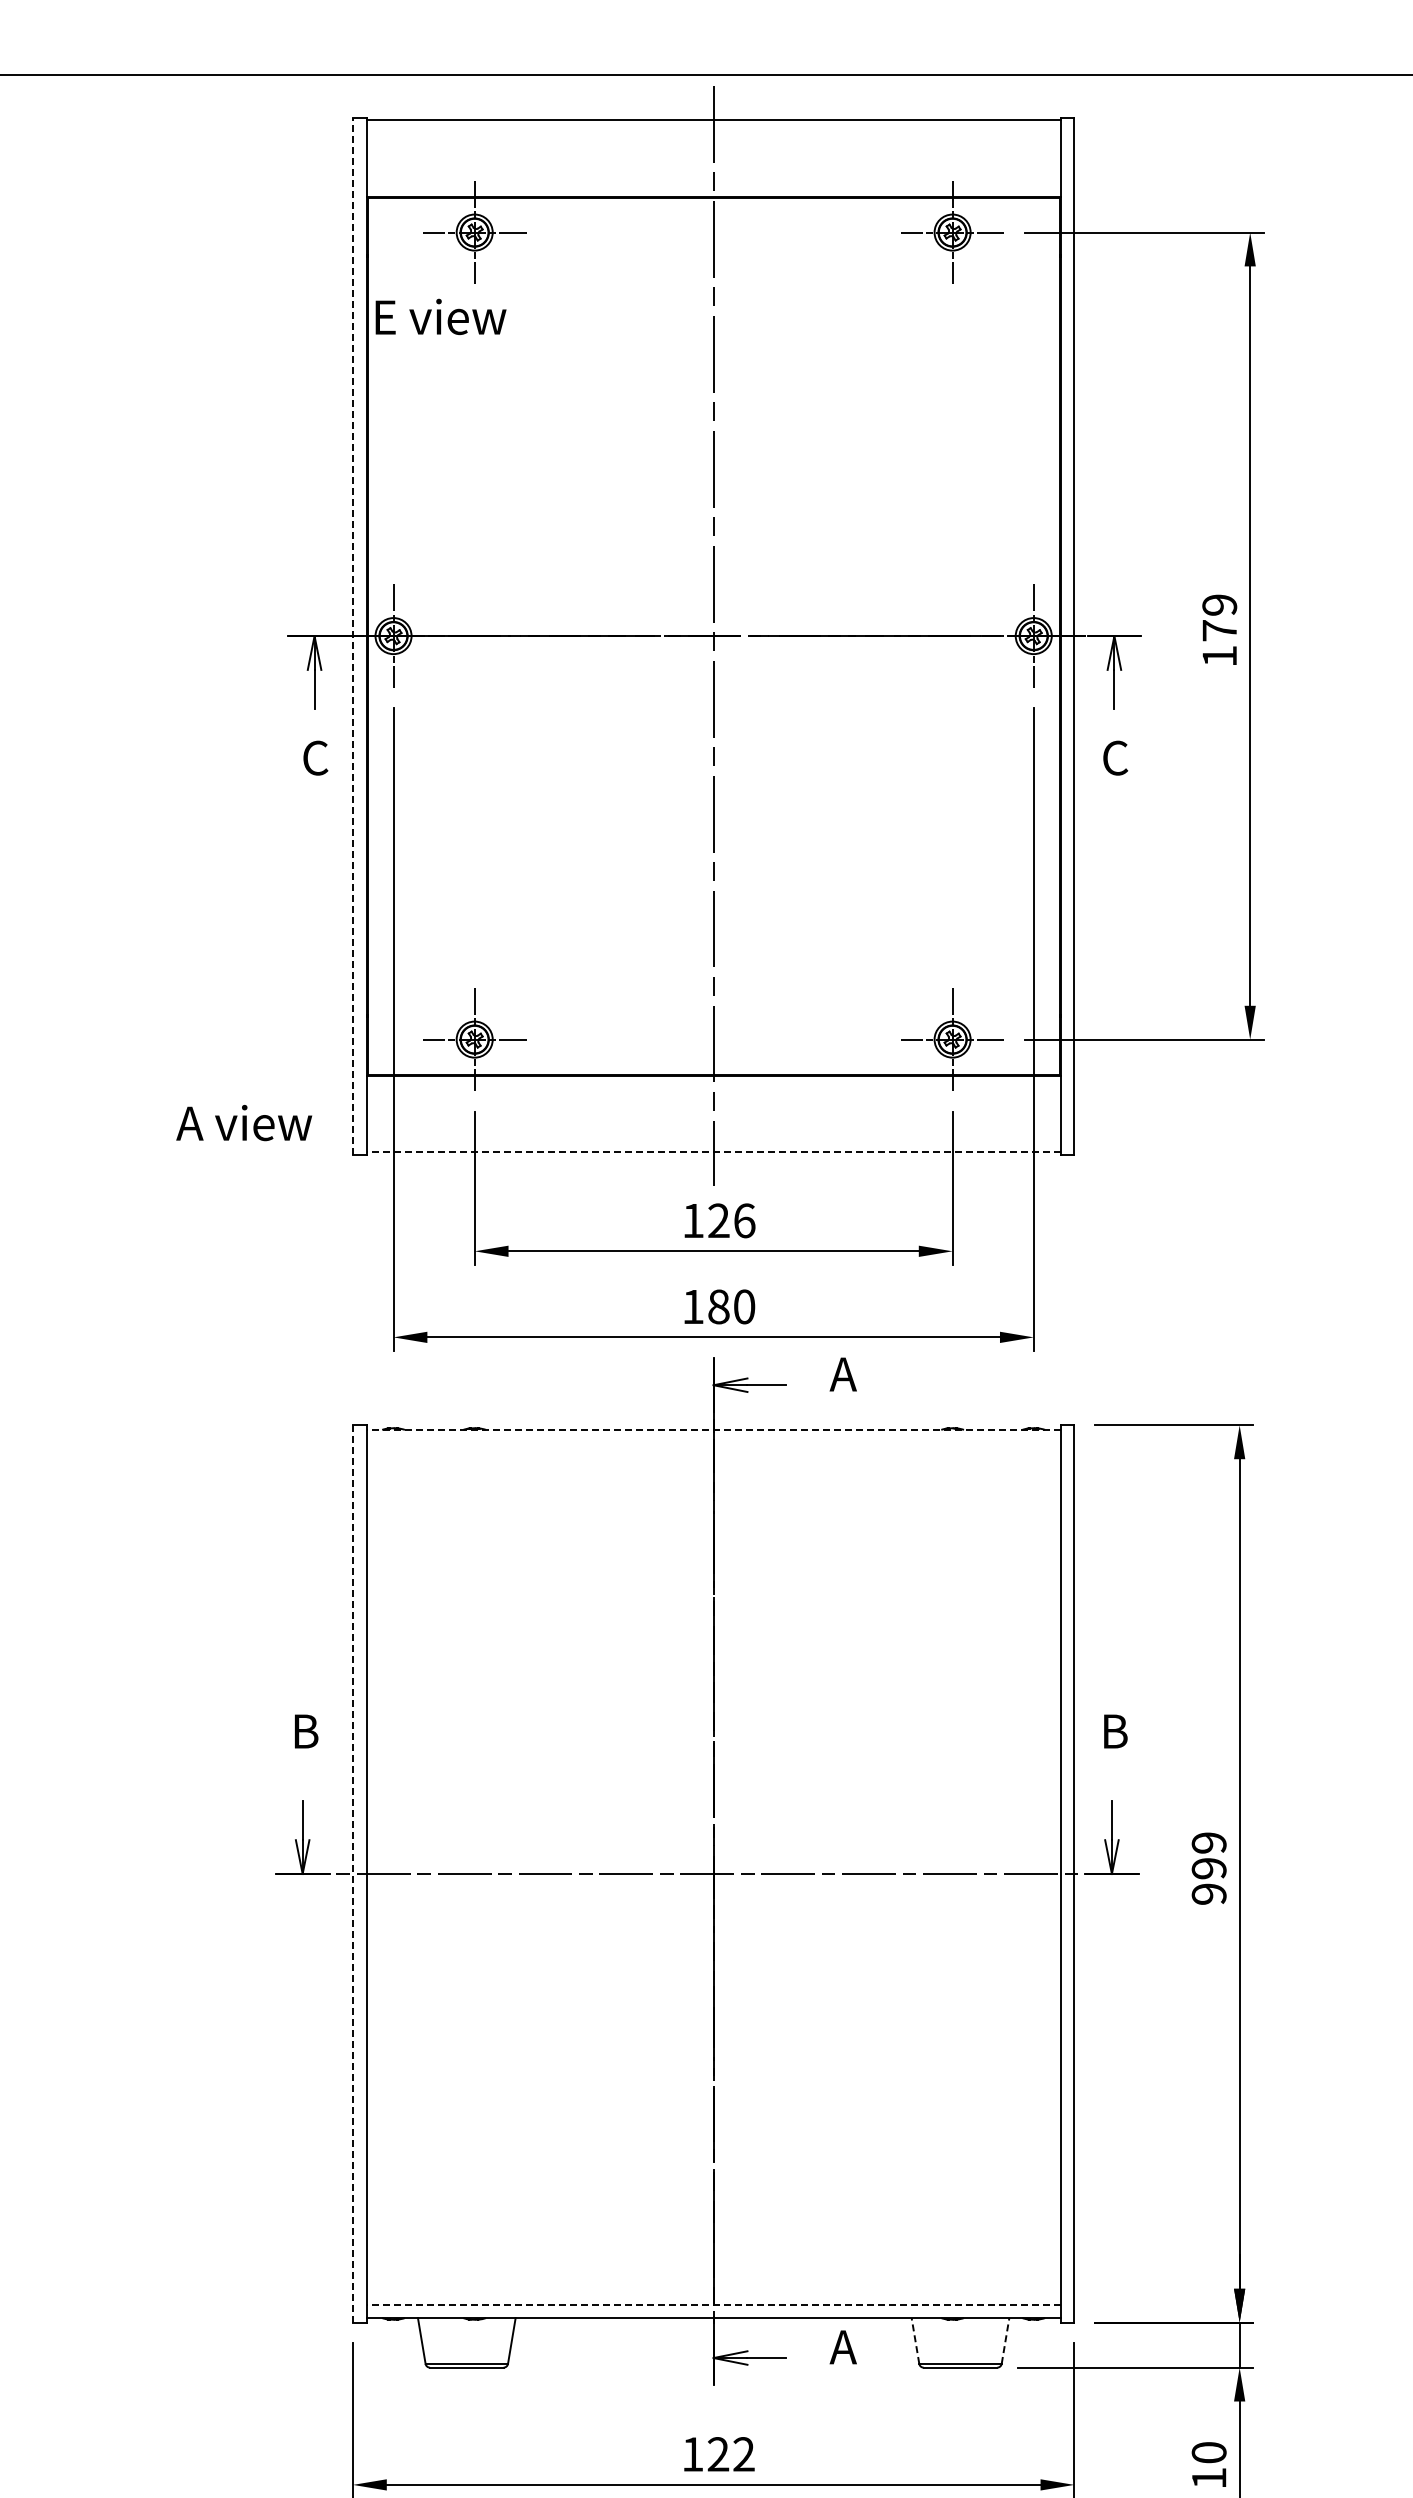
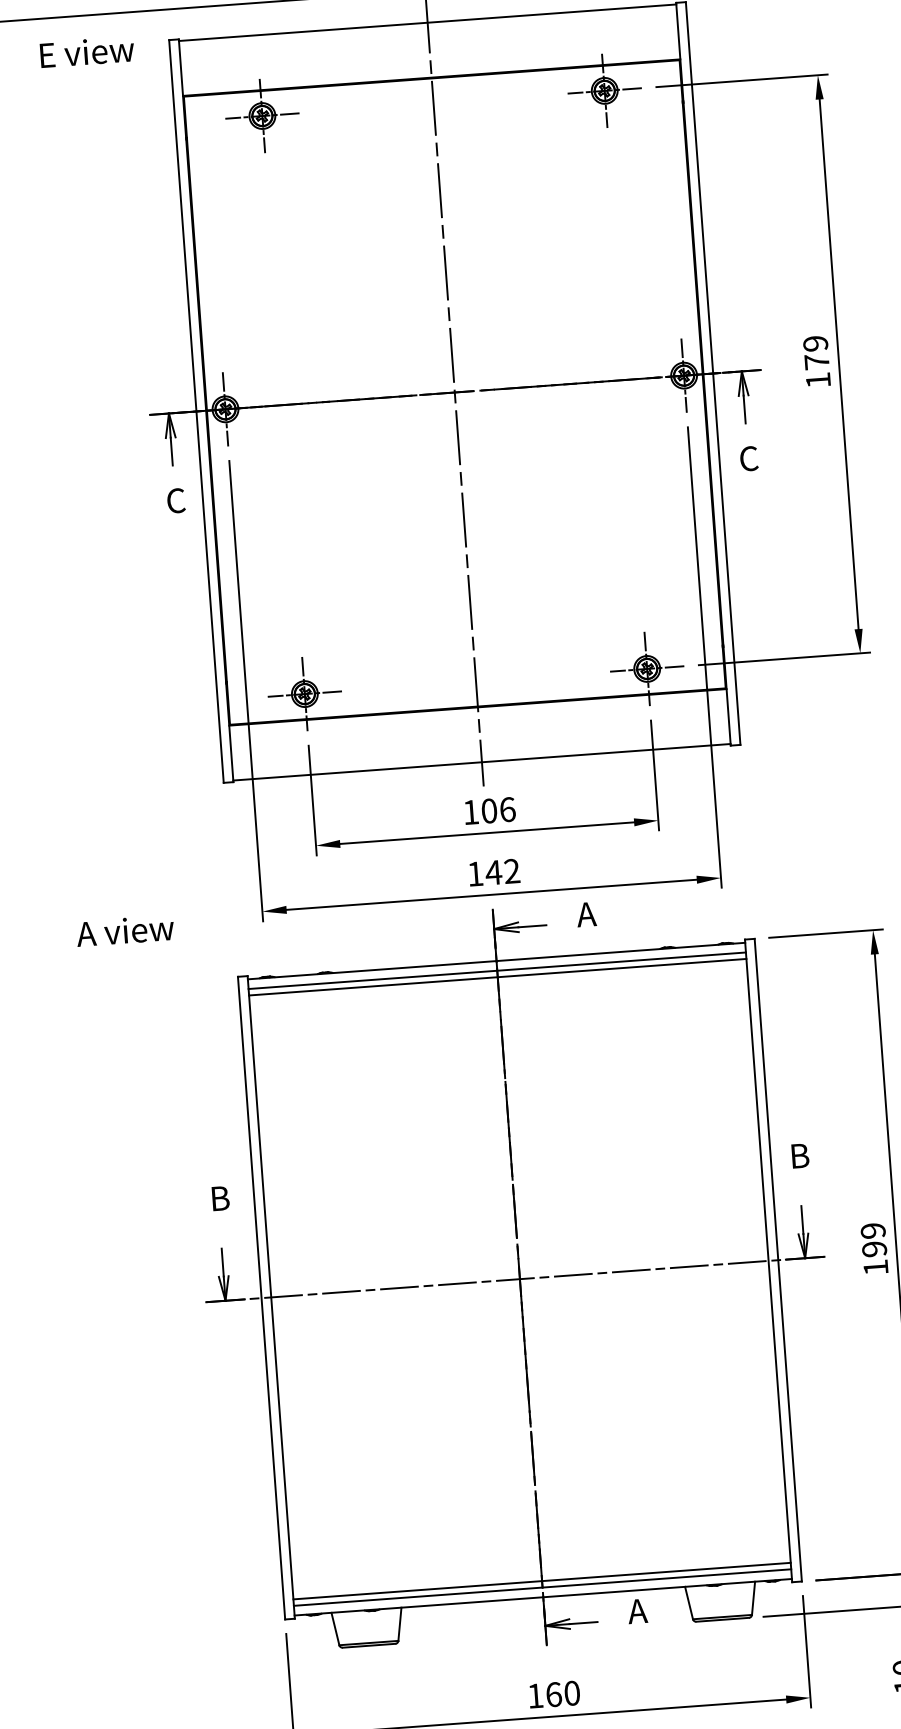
text: (440, 316) -> (86, 51), moved
line: (352, 635) -> (196, 411), dashed -> solid
text: (244, 1123) -> (125, 931), moved
line: (713, 1152) -> (481, 762), dashed -> solid
text: (718, 1220) -> (489, 810), 126 -> 106
text: (731, 1306) -> (502, 871), 180 -> 142
line: (713, 1429) -> (496, 960), dashed -> solid
line: (713, 1443) -> (497, 970), added
line: (713, 1452) -> (497, 977), added
line: (352, 1873) -> (261, 1297), dashed -> solid
text: (1208, 1893) -> (875, 1267), 999 -> 199
line: (713, 2295) -> (541, 1581), added
line: (713, 2304) -> (542, 1587), dashed -> solid
line: (915, 2340) -> (689, 1602), dashed -> solid
line: (1005, 2340) -> (753, 1597), dashed -> solid
text: (730, 2454) -> (562, 1694), 122 -> 160

